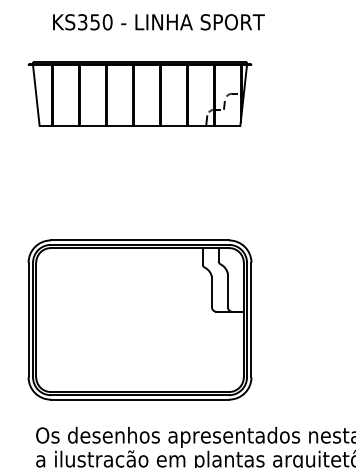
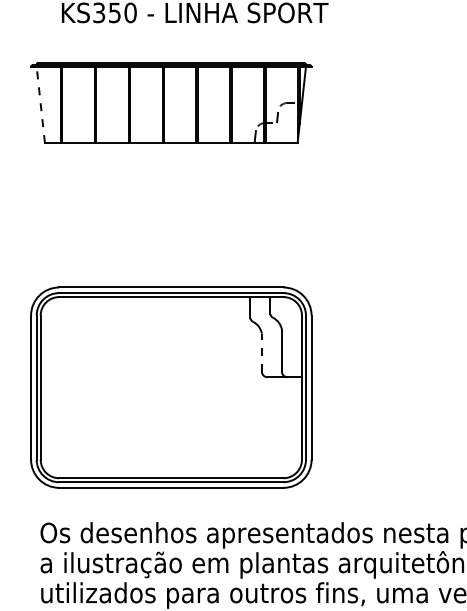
line: (36, 95) -> (40, 104), solid -> dashed
line: (211, 292) -> (261, 352), solid -> dashed

